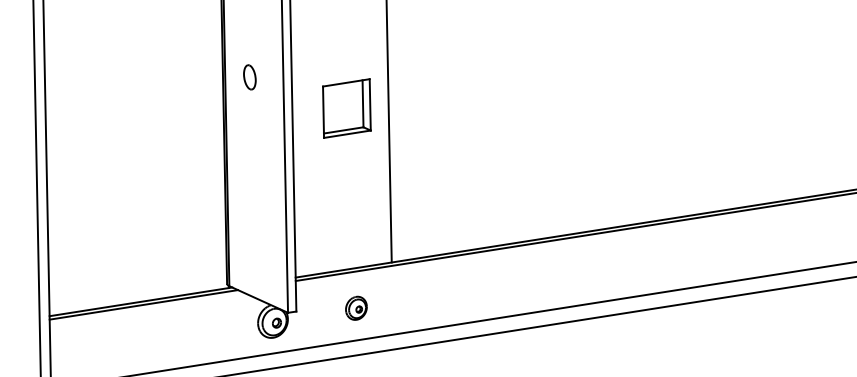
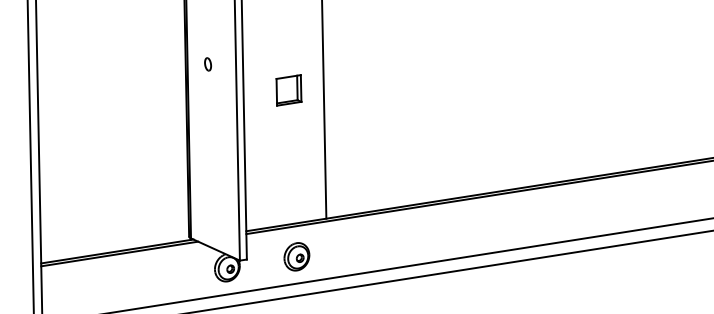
part: (249, 77) -> (207, 64), size x0.62
part: (346, 108) -> (288, 90), size x0.62
part: (355, 307) -> (296, 256), size x1.43

